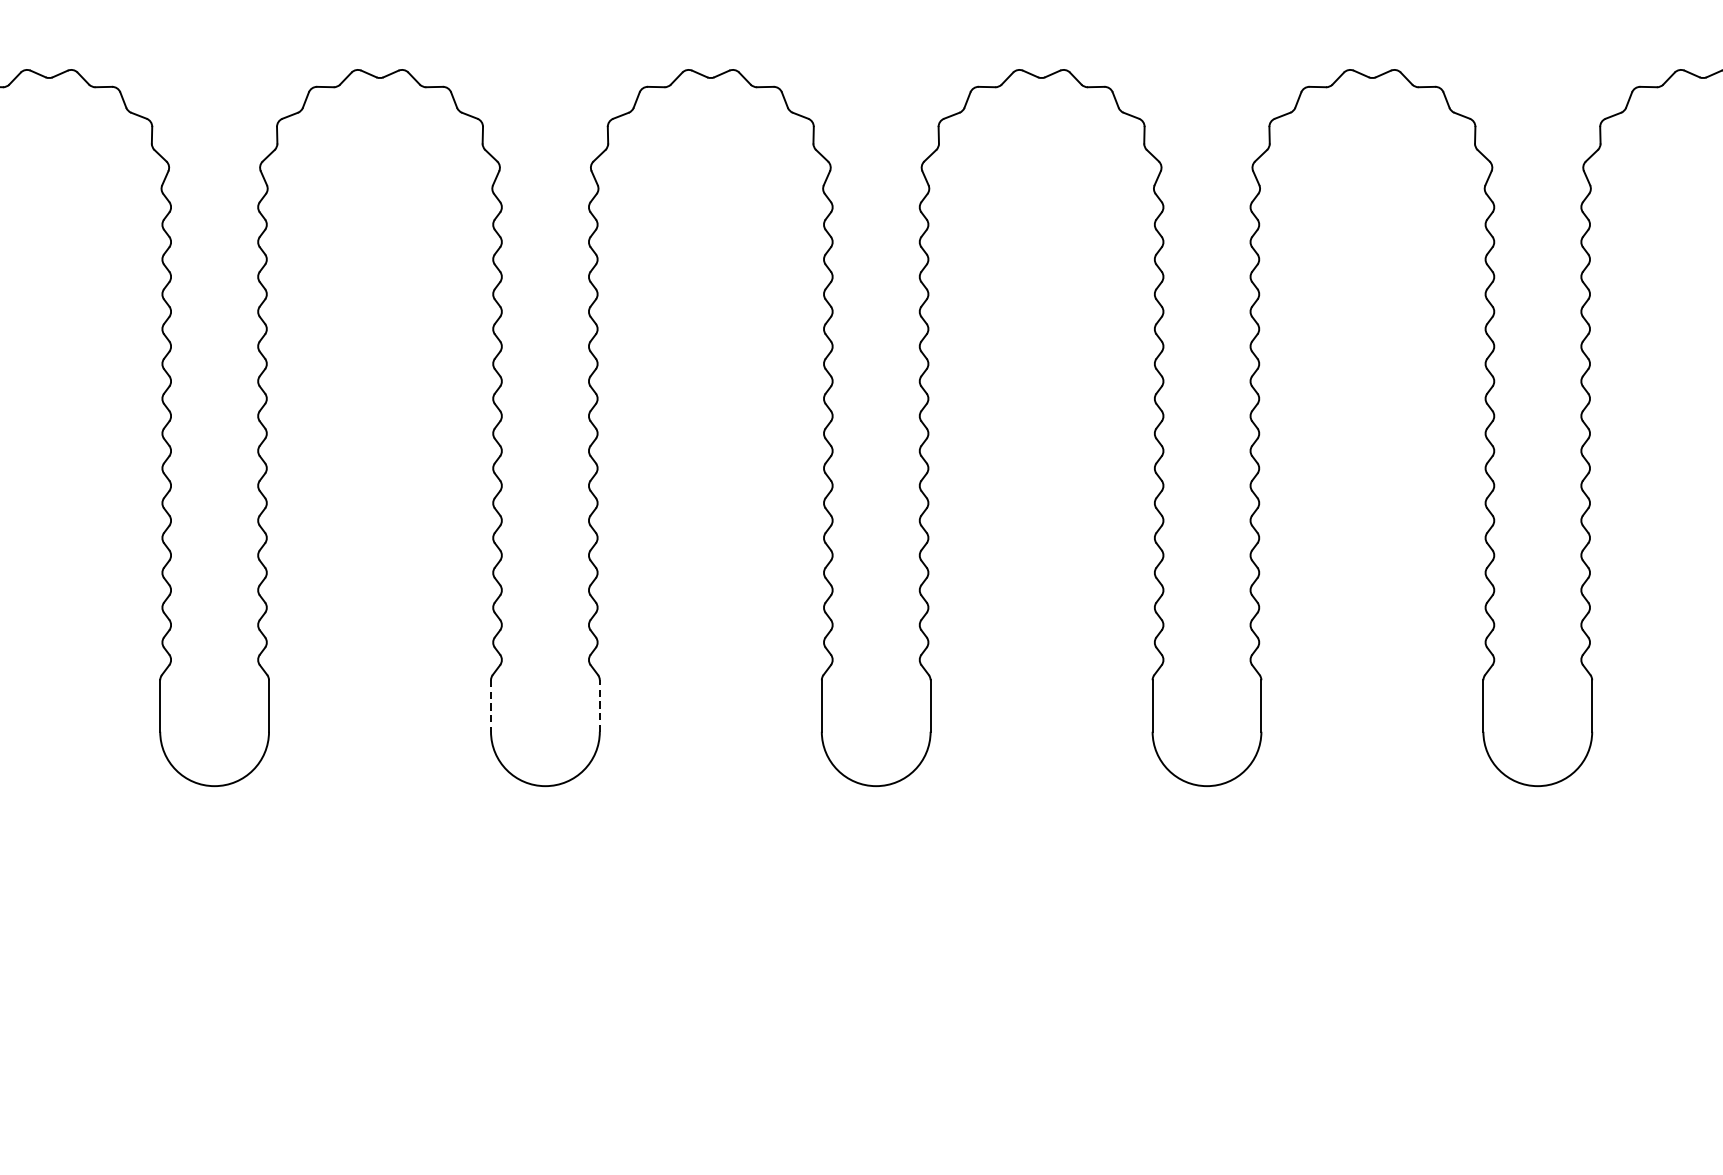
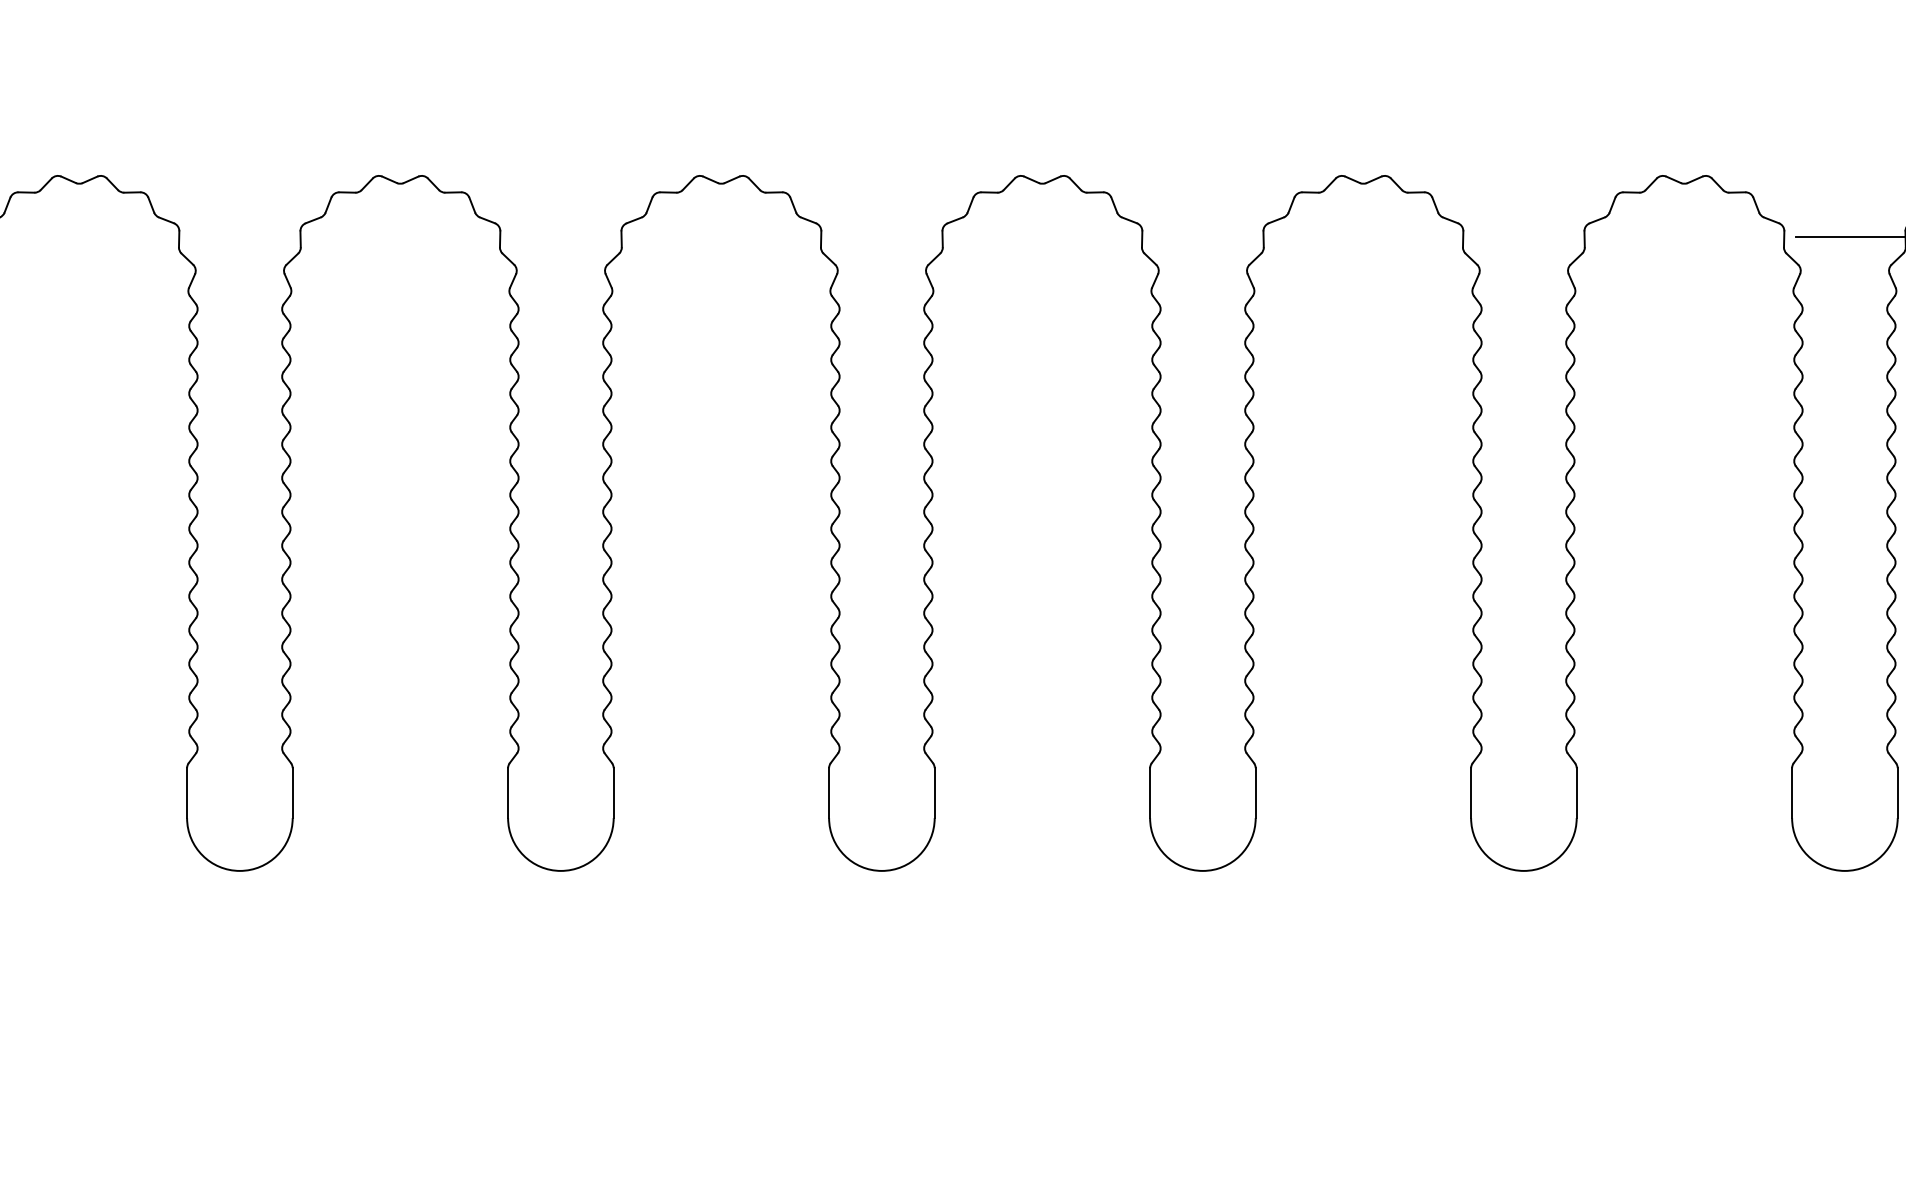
line: (491, 706) -> (508, 793), dashed -> solid
line: (599, 706) -> (613, 793), dashed -> solid

